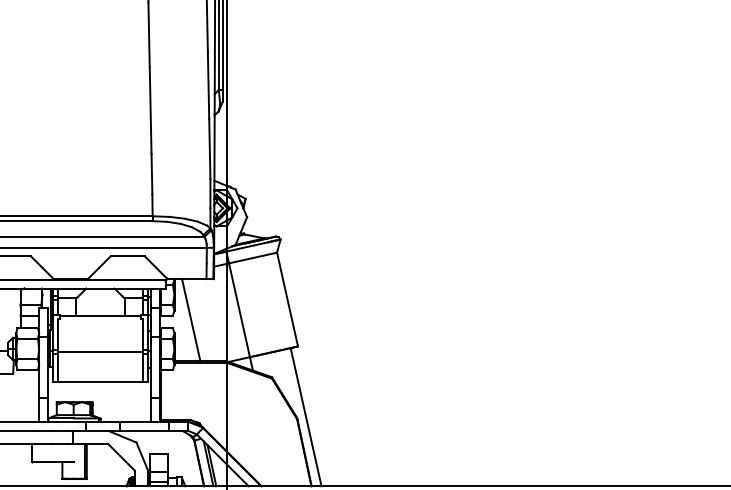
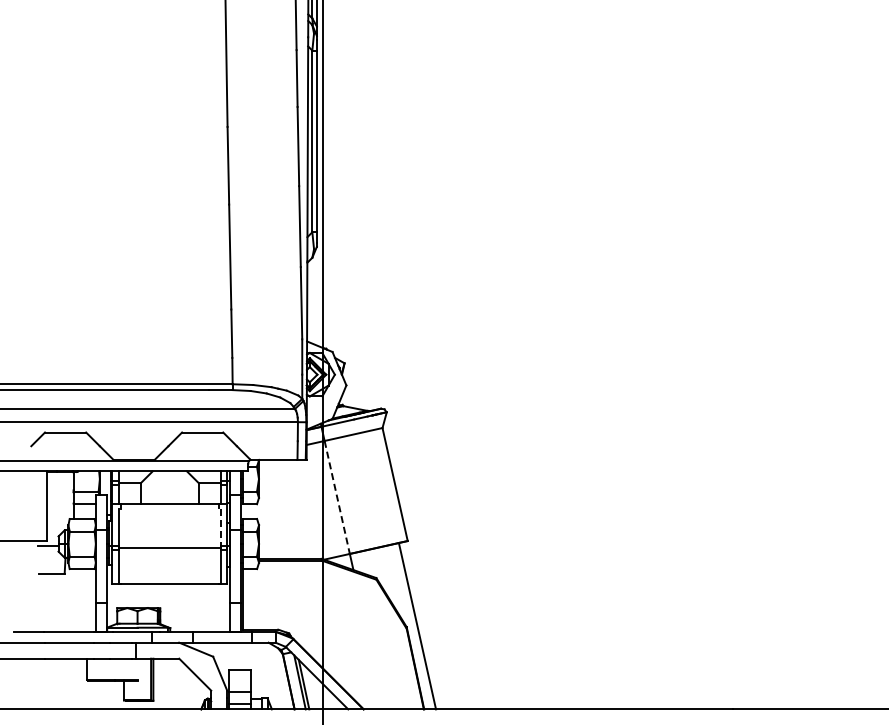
line: (239, 310) -> (337, 497), solid -> dashed
line: (191, 319) -> (279, 508), removed
line: (142, 336) -> (220, 528), solid -> dashed

